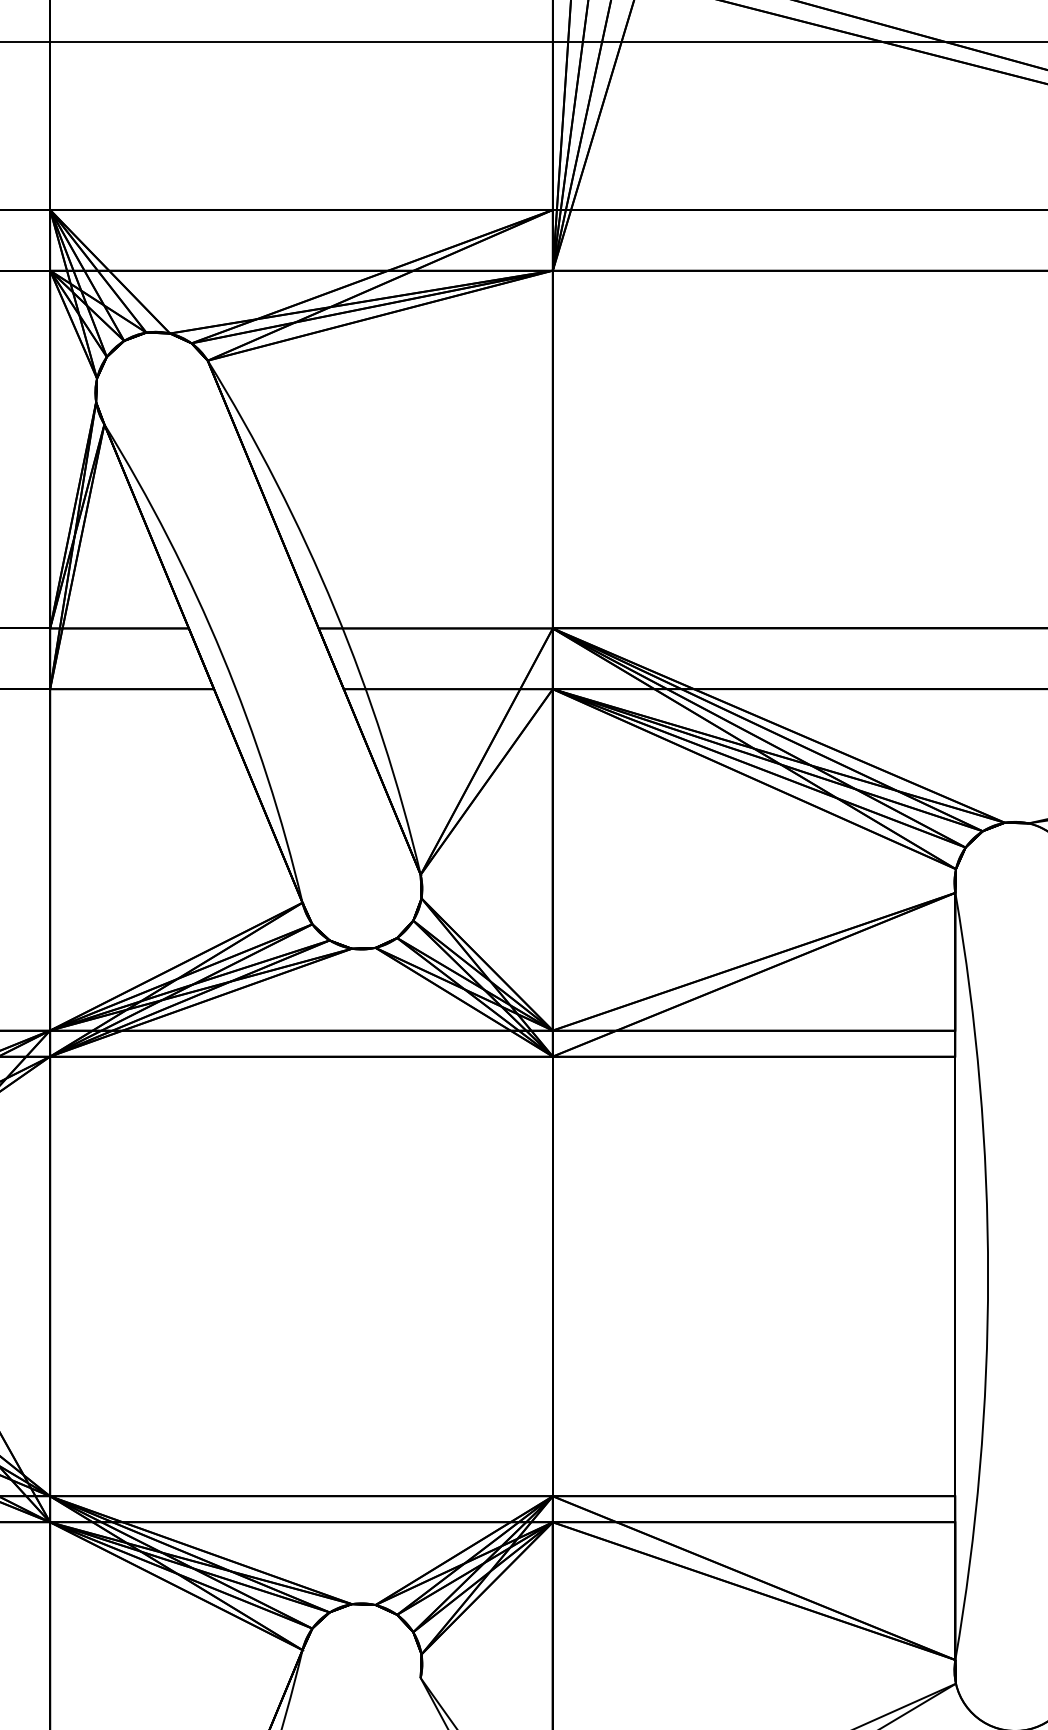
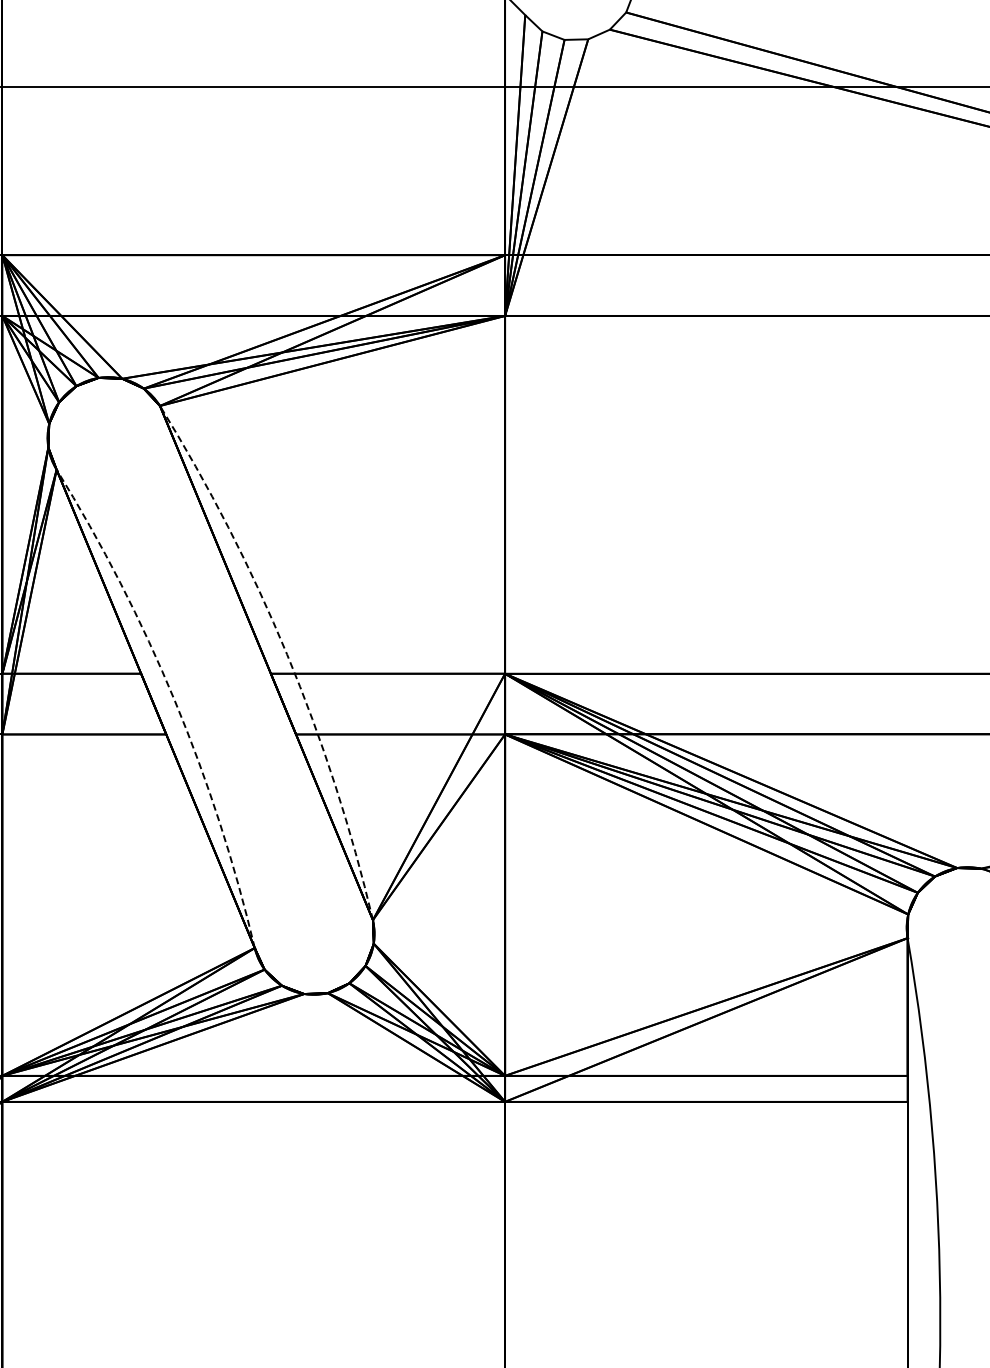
arc: (334, 609) -> (286, 654), solid -> dashed
arc: (222, 655) -> (174, 700), solid -> dashed

